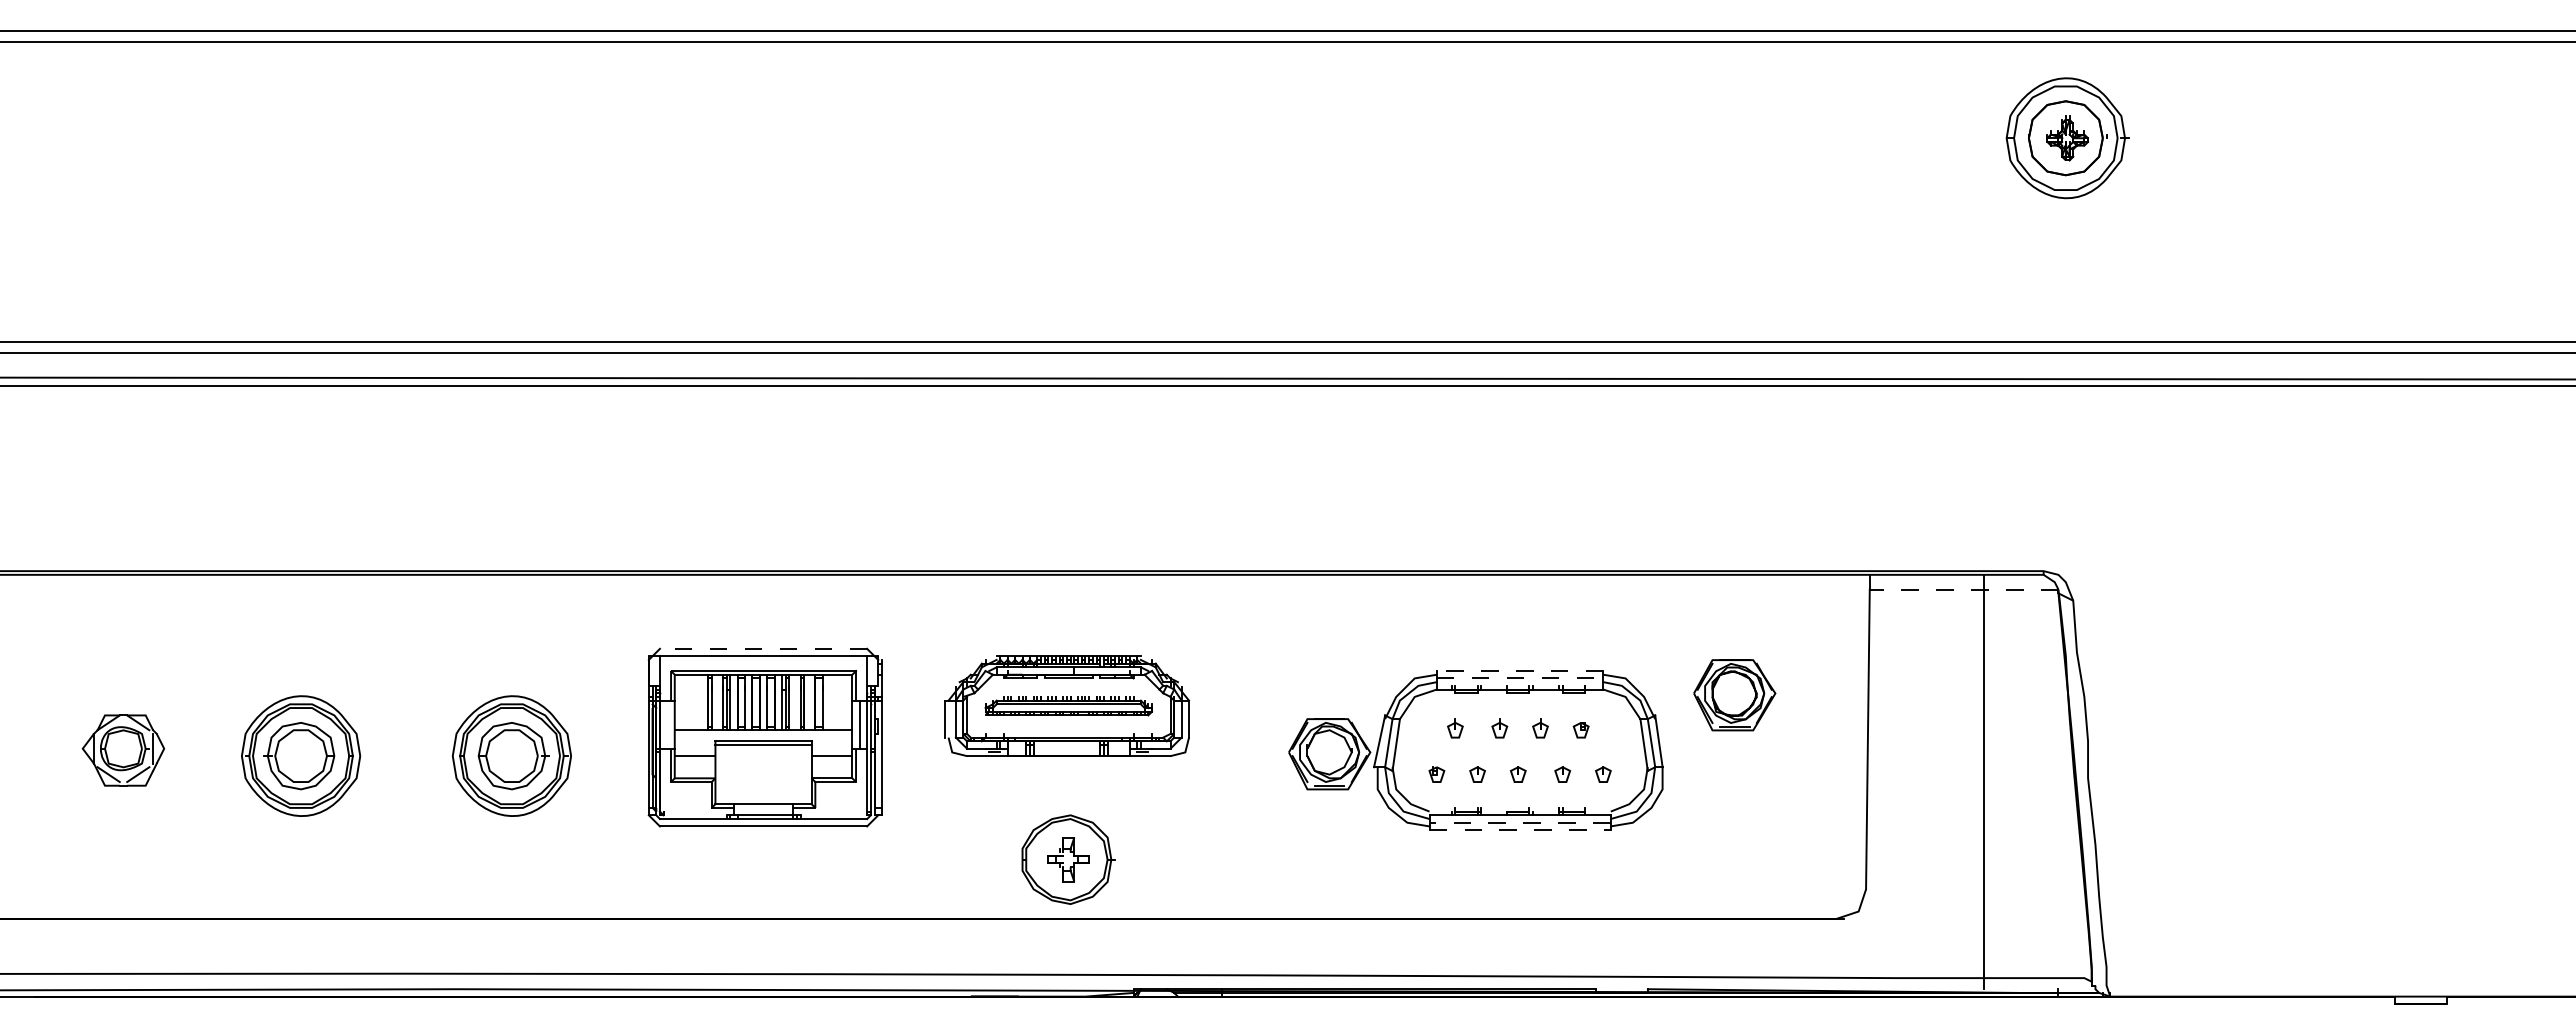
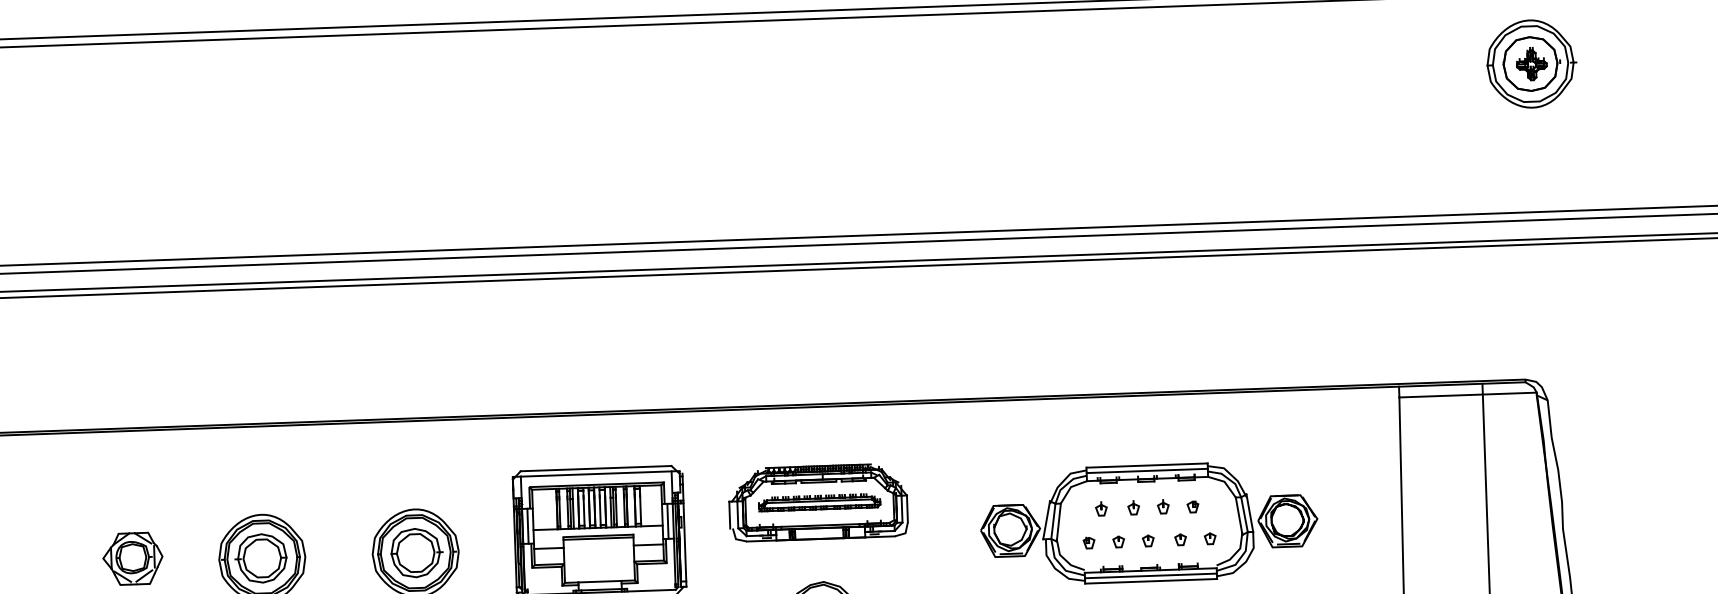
line: (1963, 589) -> (1467, 394), dashed -> solid
line: (763, 648) -> (596, 468), dashed -> solid
line: (1519, 671) -> (1146, 465), dashed -> solid
line: (1520, 678) -> (1147, 470), dashed -> solid
part: (1734, 695) -> (1287, 521), moved
line: (667, 724) -> (528, 526), added
line: (1520, 822) -> (1151, 575), dashed -> solid
line: (1520, 830) -> (1151, 581), dashed -> solid

